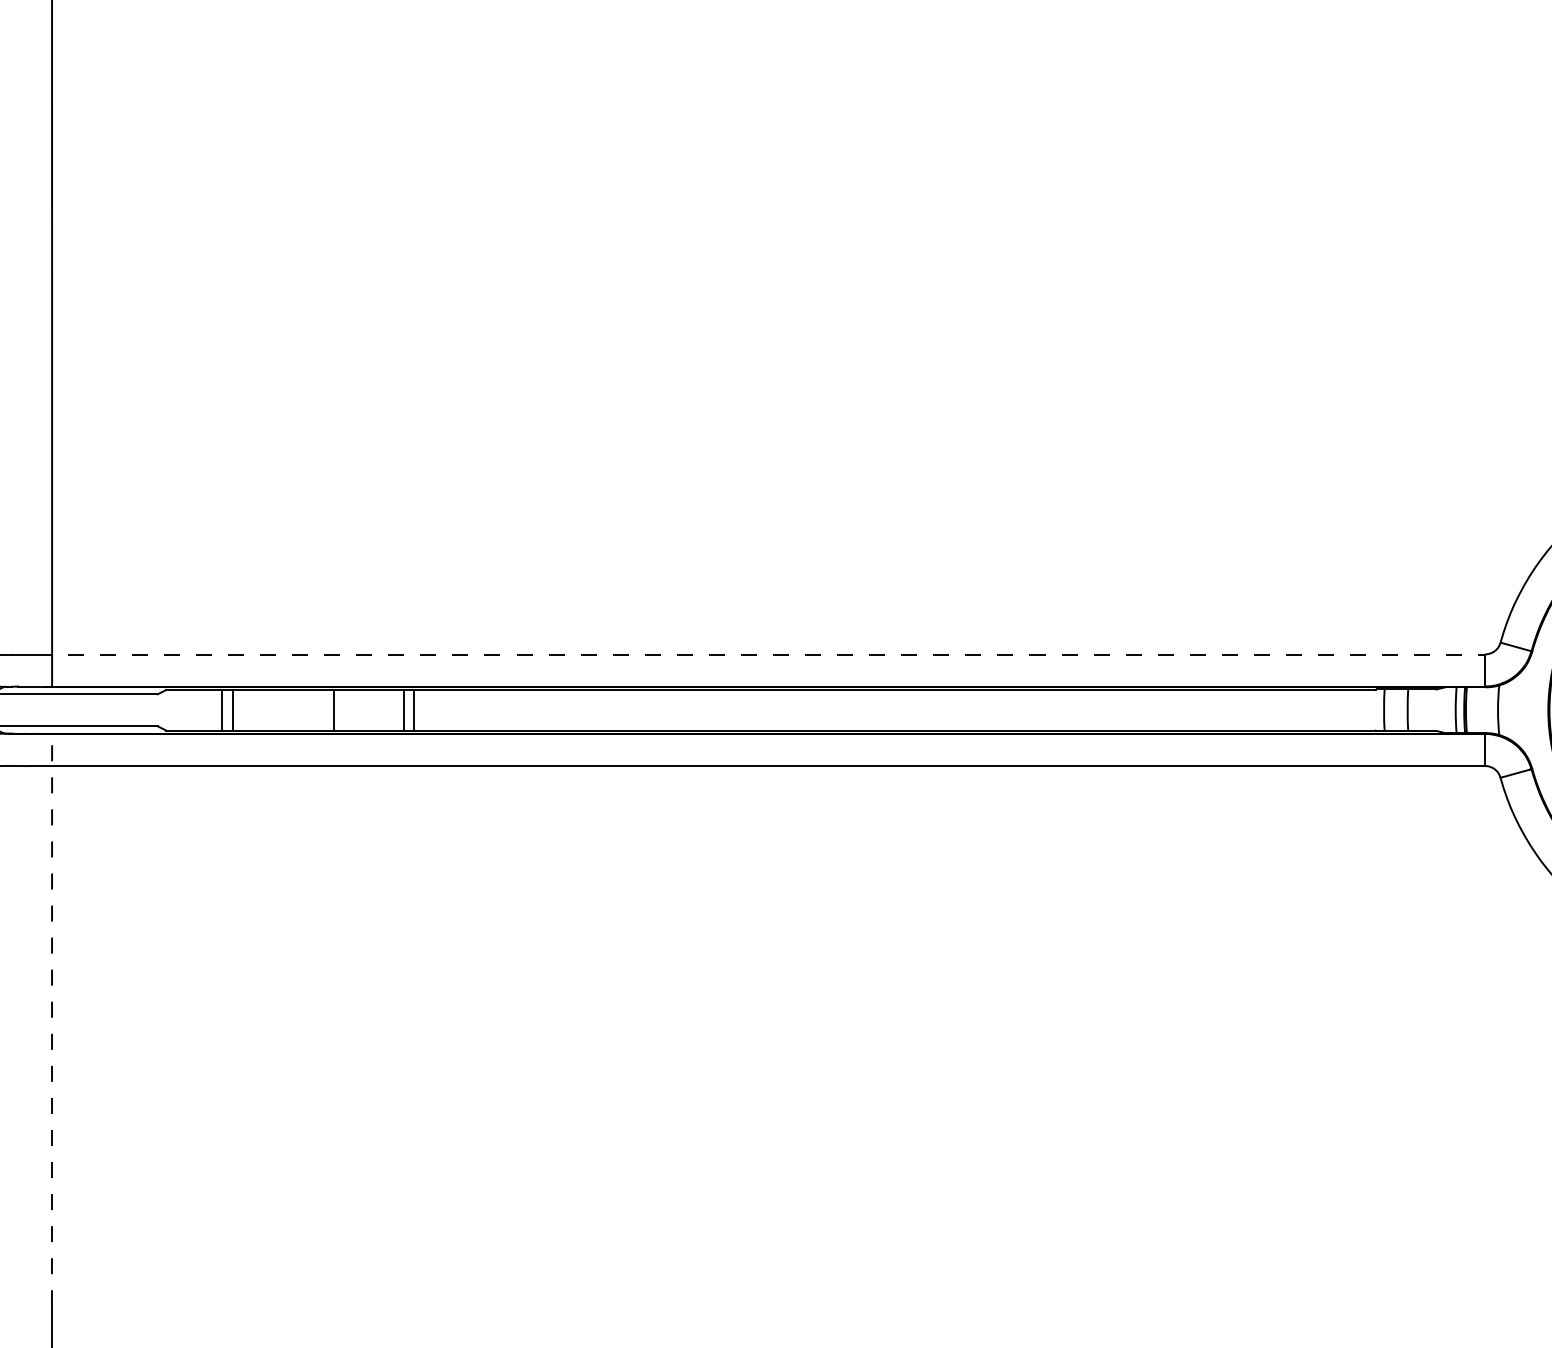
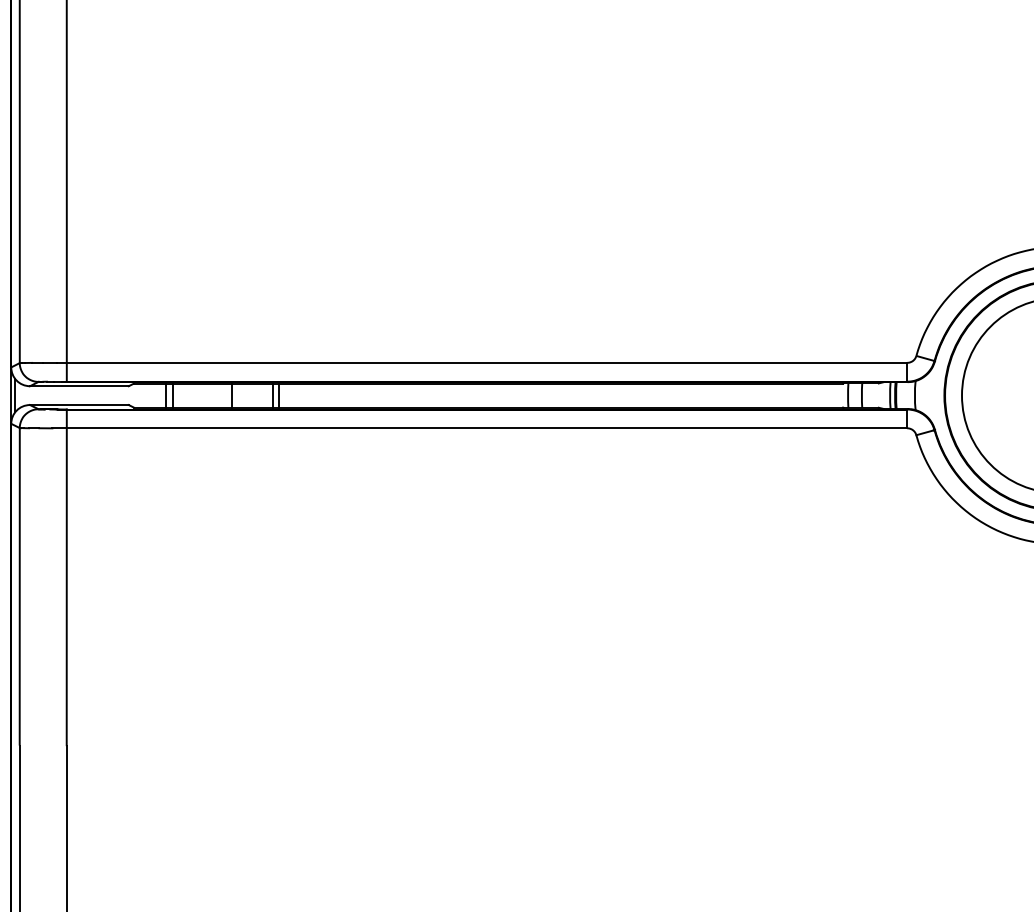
line: (760, 653) -> (482, 362), dashed -> solid
line: (51, 1020) -> (66, 577), dashed -> solid

